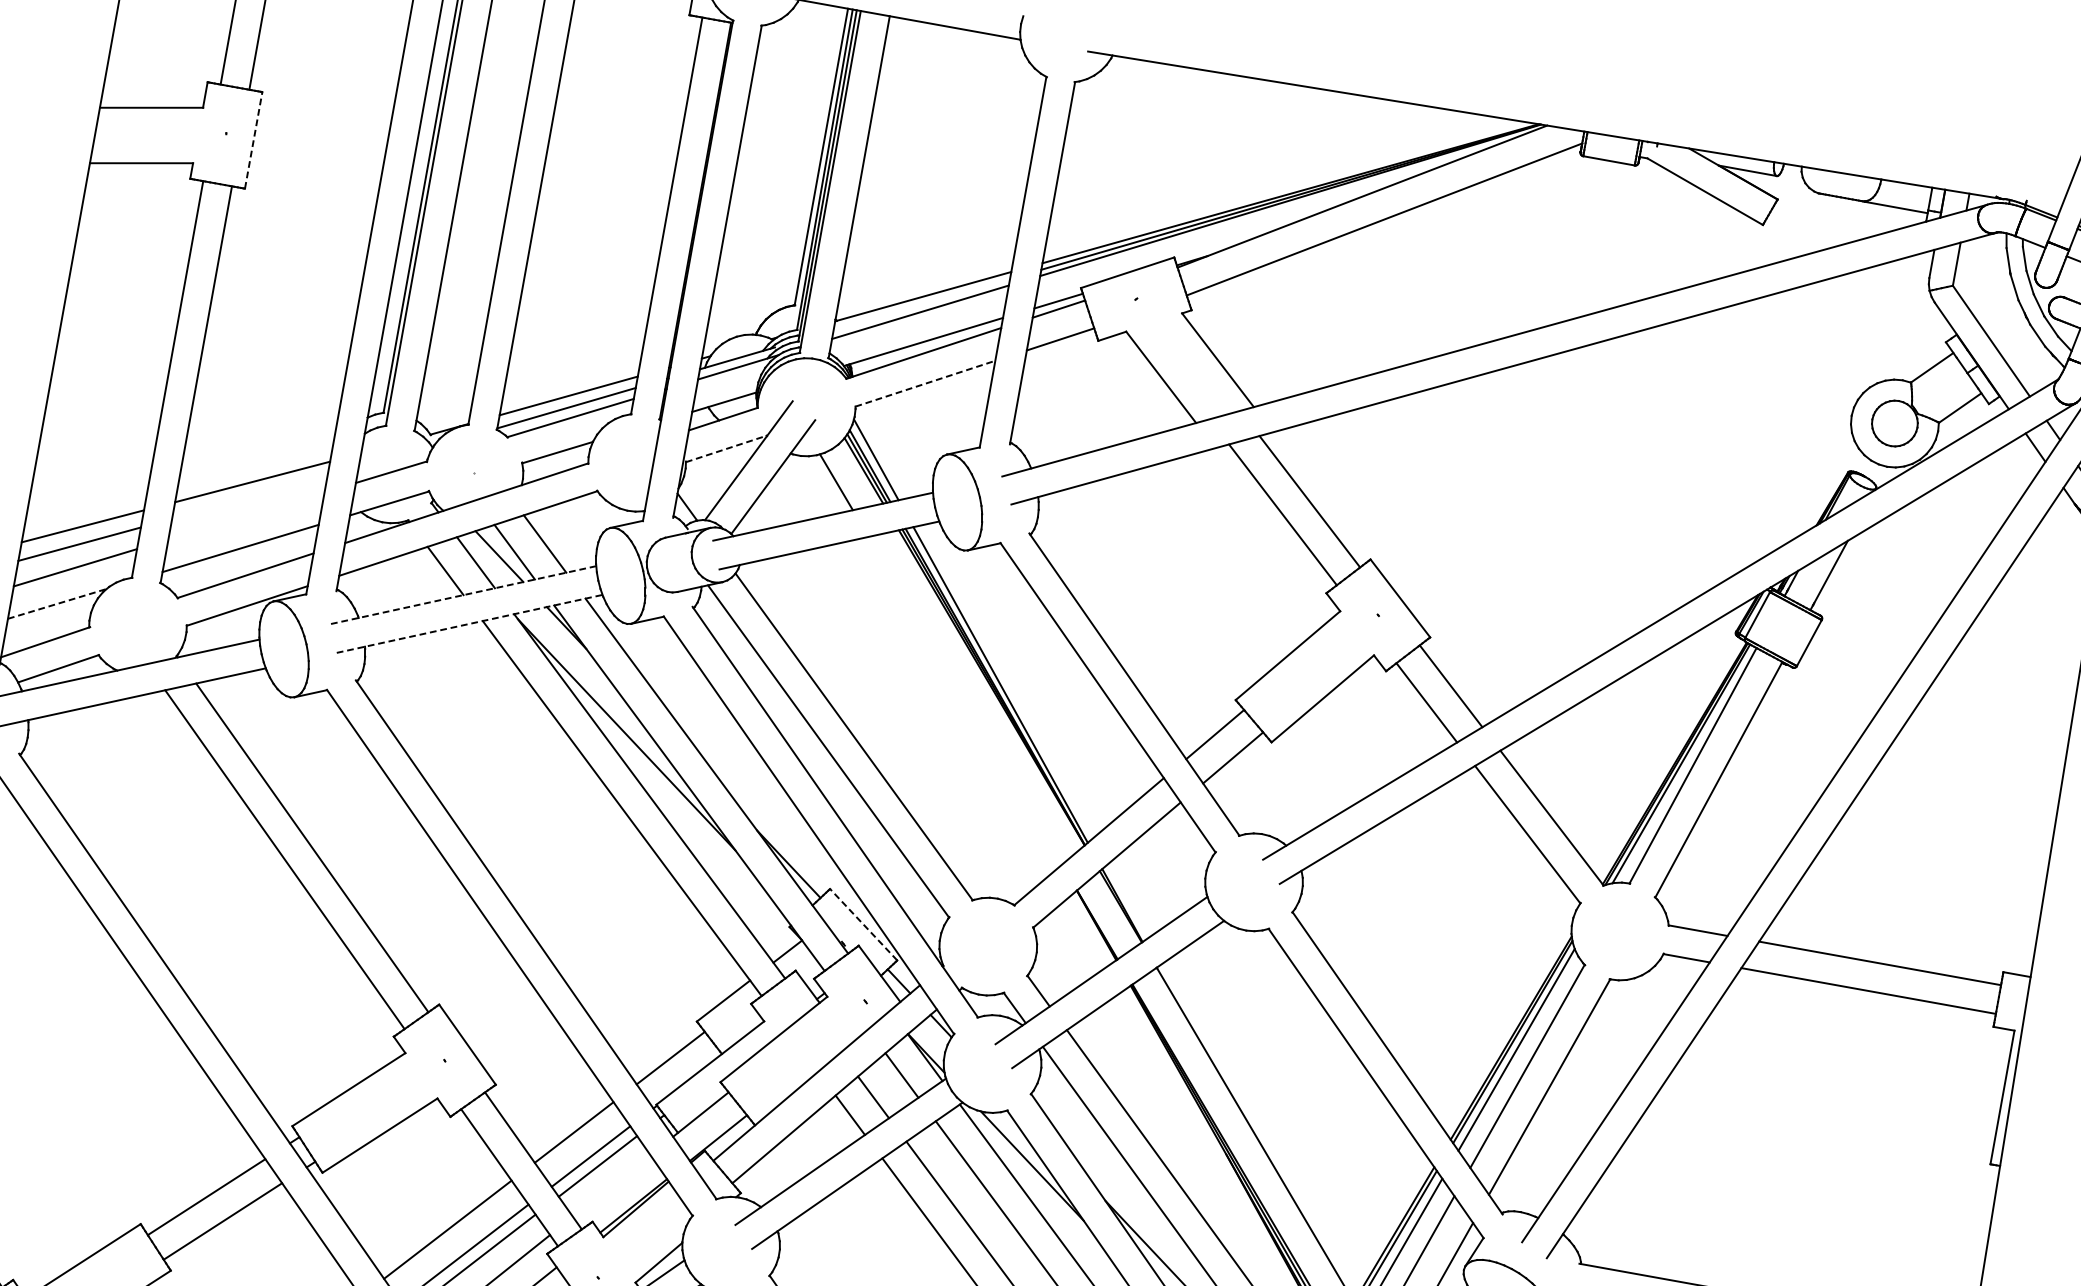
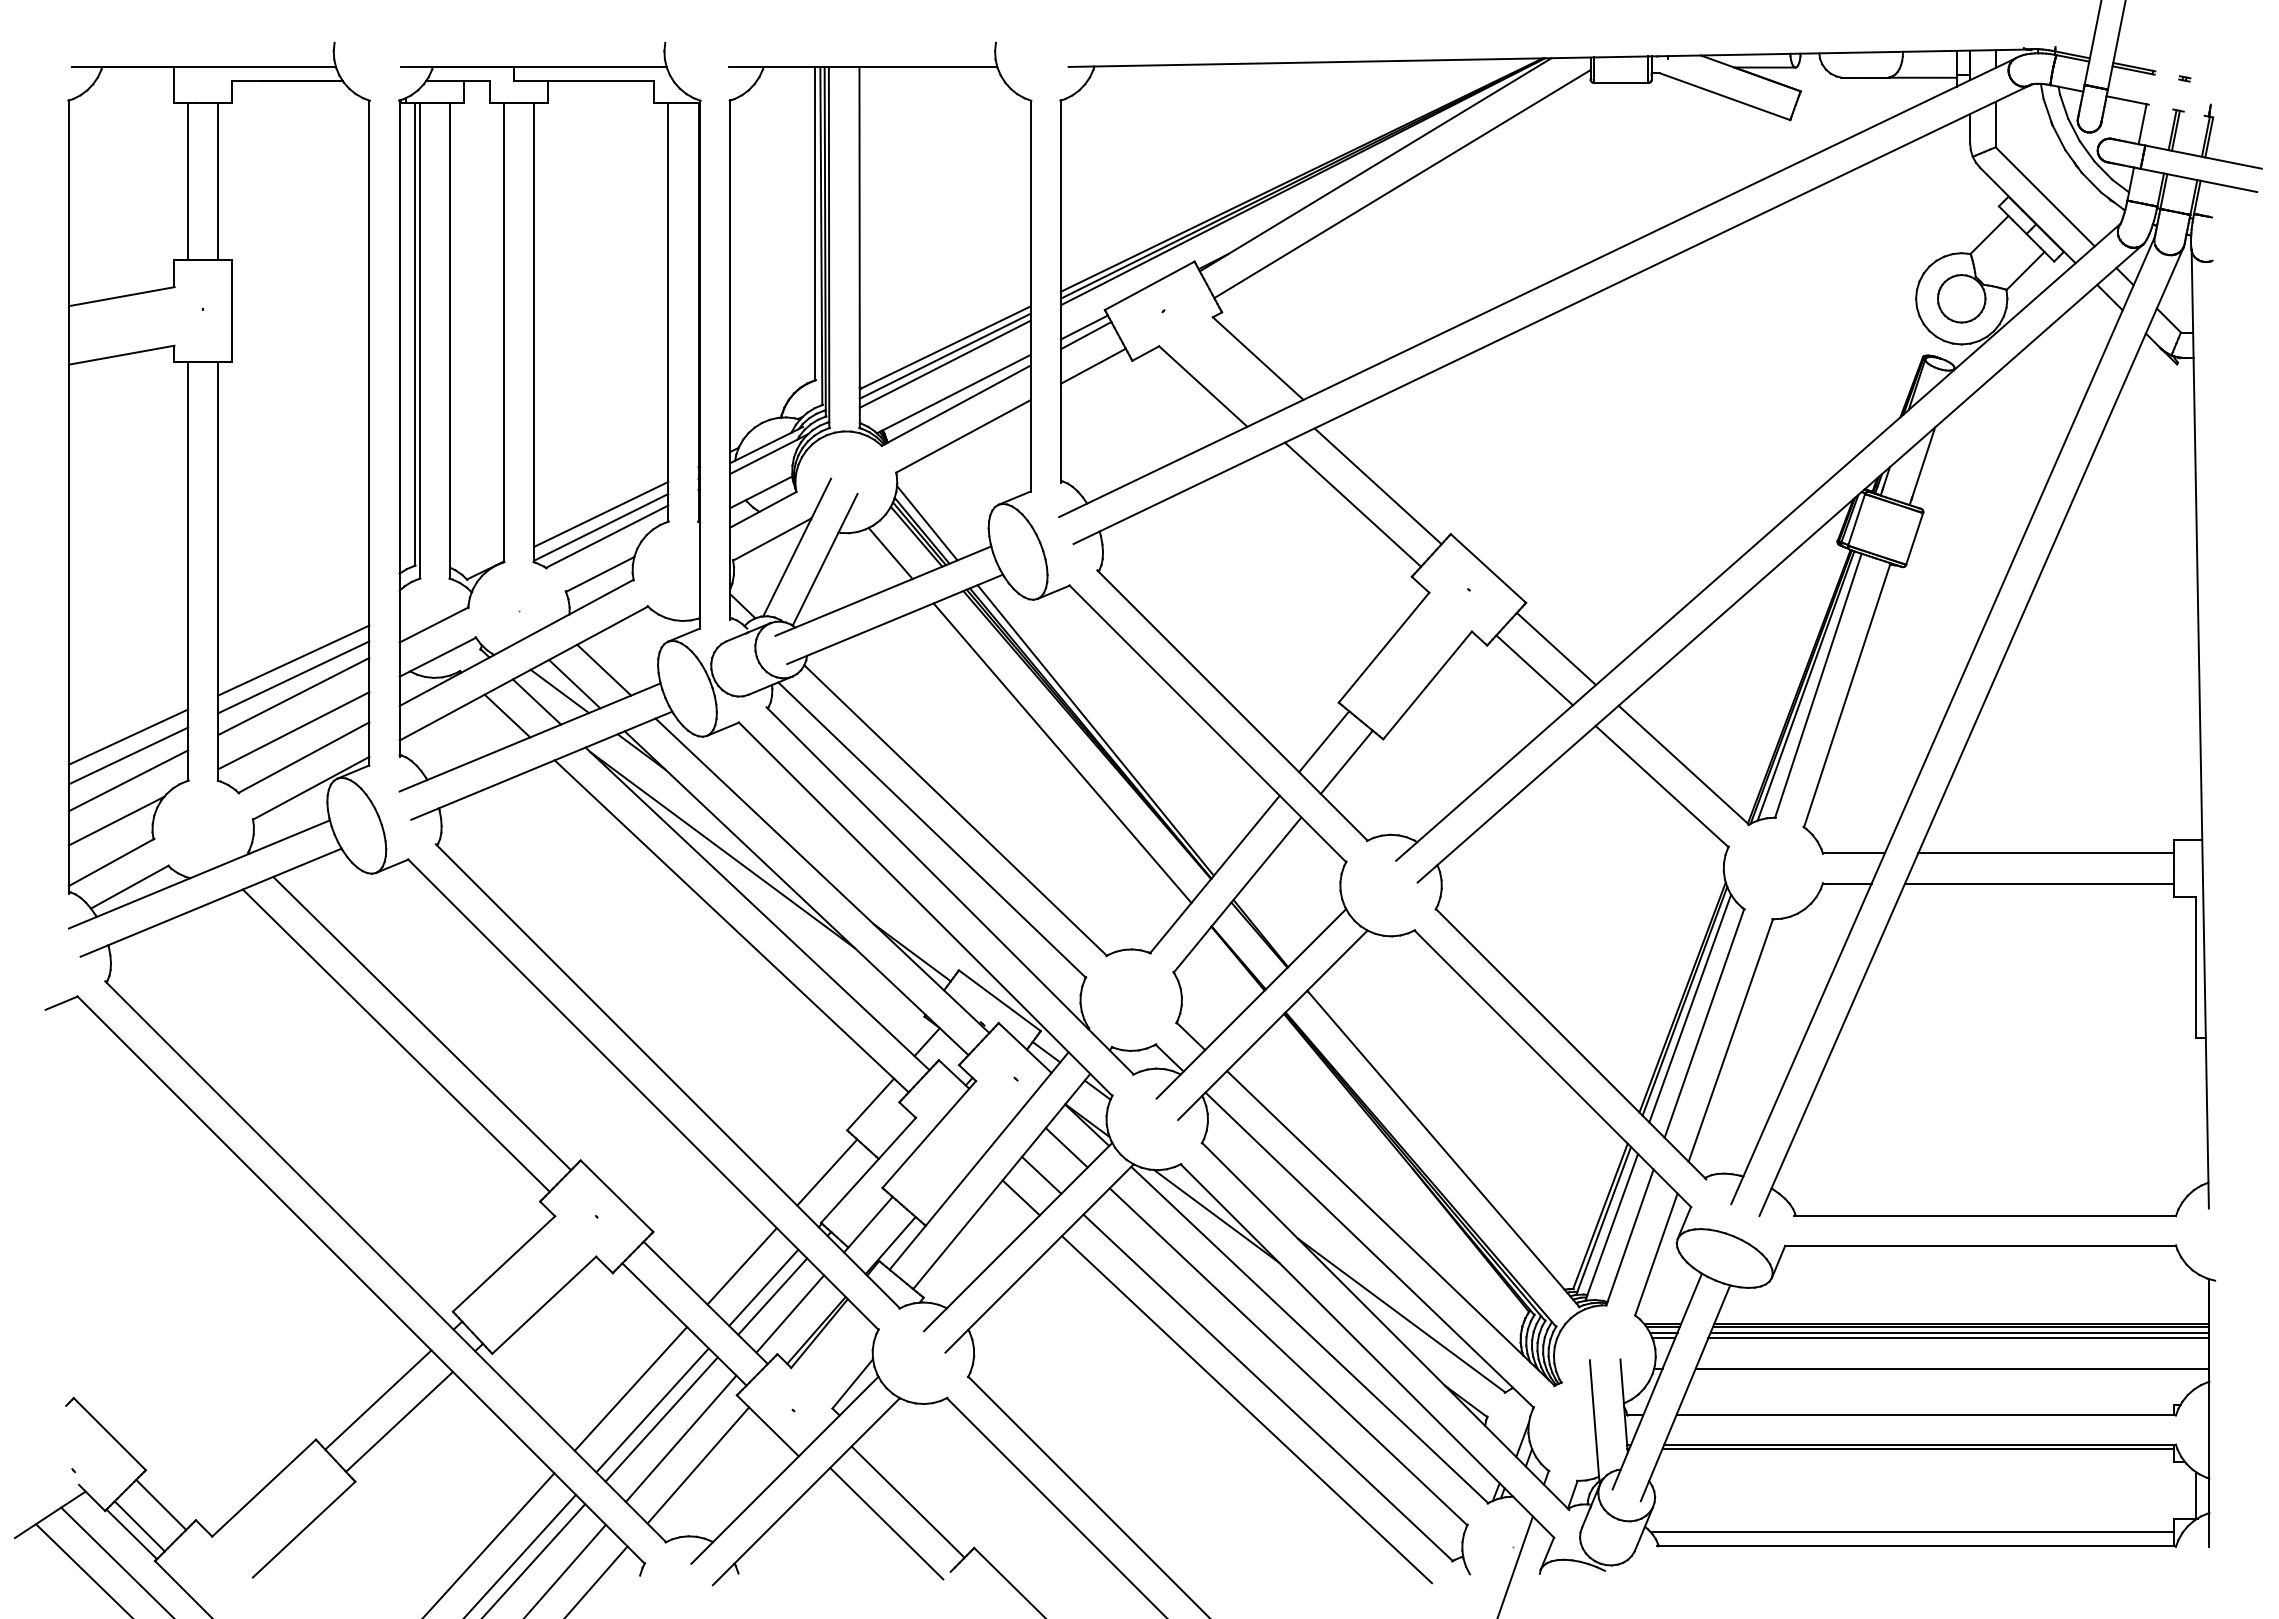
line: (253, 140) -> (232, 311), dashed -> solid
line: (921, 303) -> (944, 355), added
line: (925, 383) -> (963, 436), dashed -> solid
line: (726, 448) -> (772, 539), dashed -> solid
line: (249, 497) -> (293, 677), added
line: (246, 515) -> (293, 696), added
line: (462, 595) -> (529, 737), dashed -> solid
line: (57, 604) -> (116, 821), dashed -> solid
line: (470, 623) -> (542, 765), dashed -> solid
line: (965, 701) -> (1062, 753), added
line: (863, 924) -> (999, 1000), dashed -> solid
line: (611, 1185) -> (790, 1313), added

